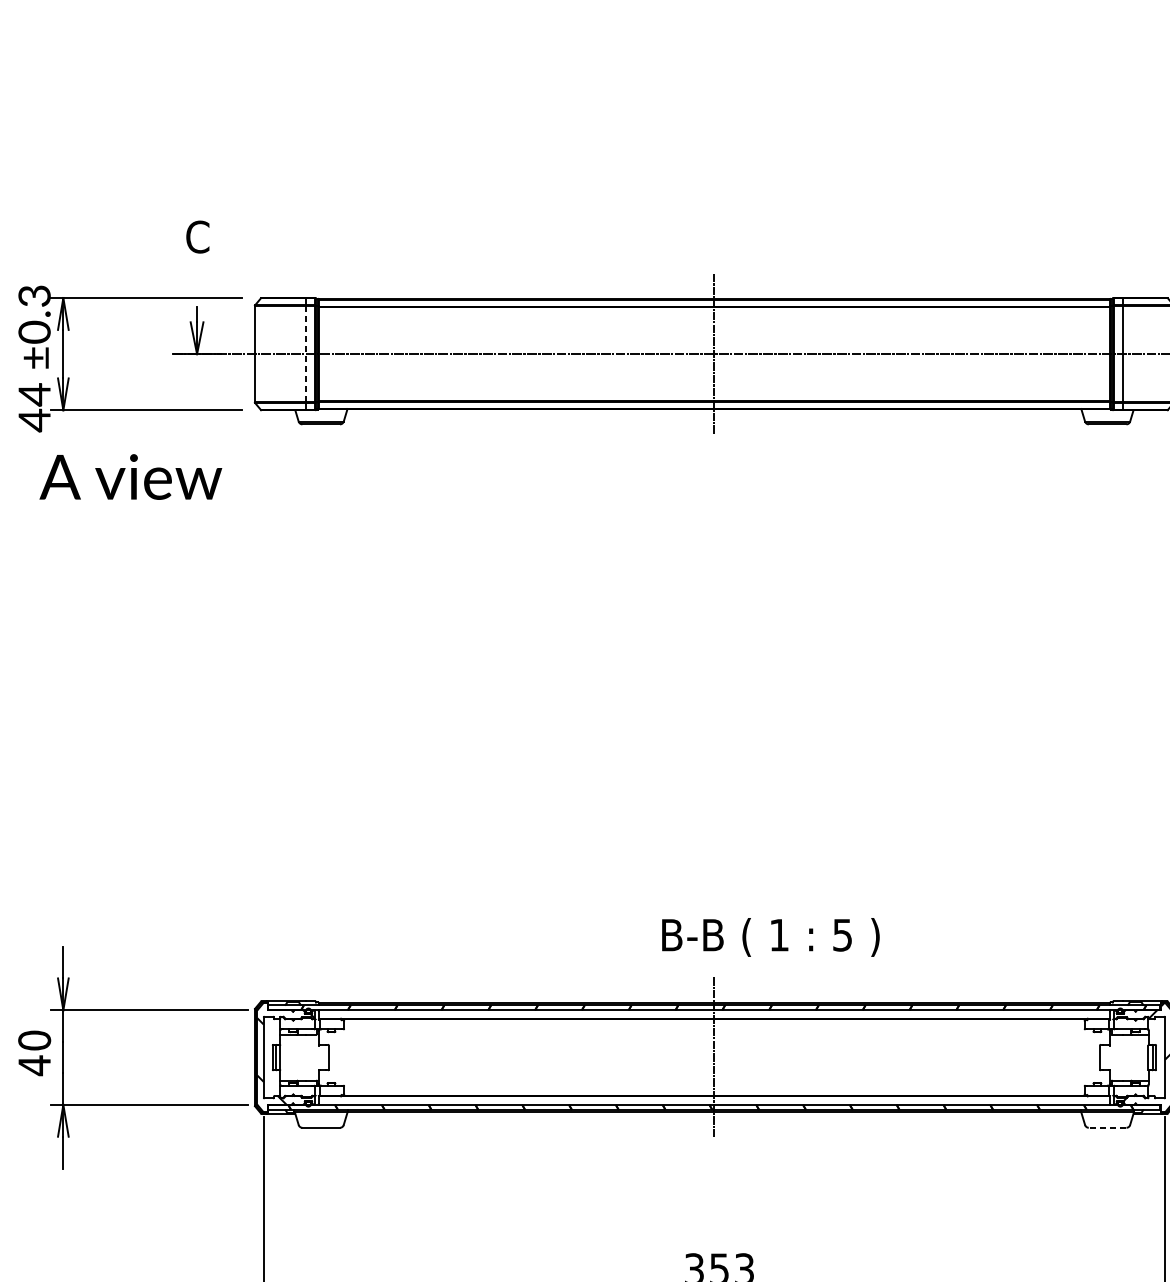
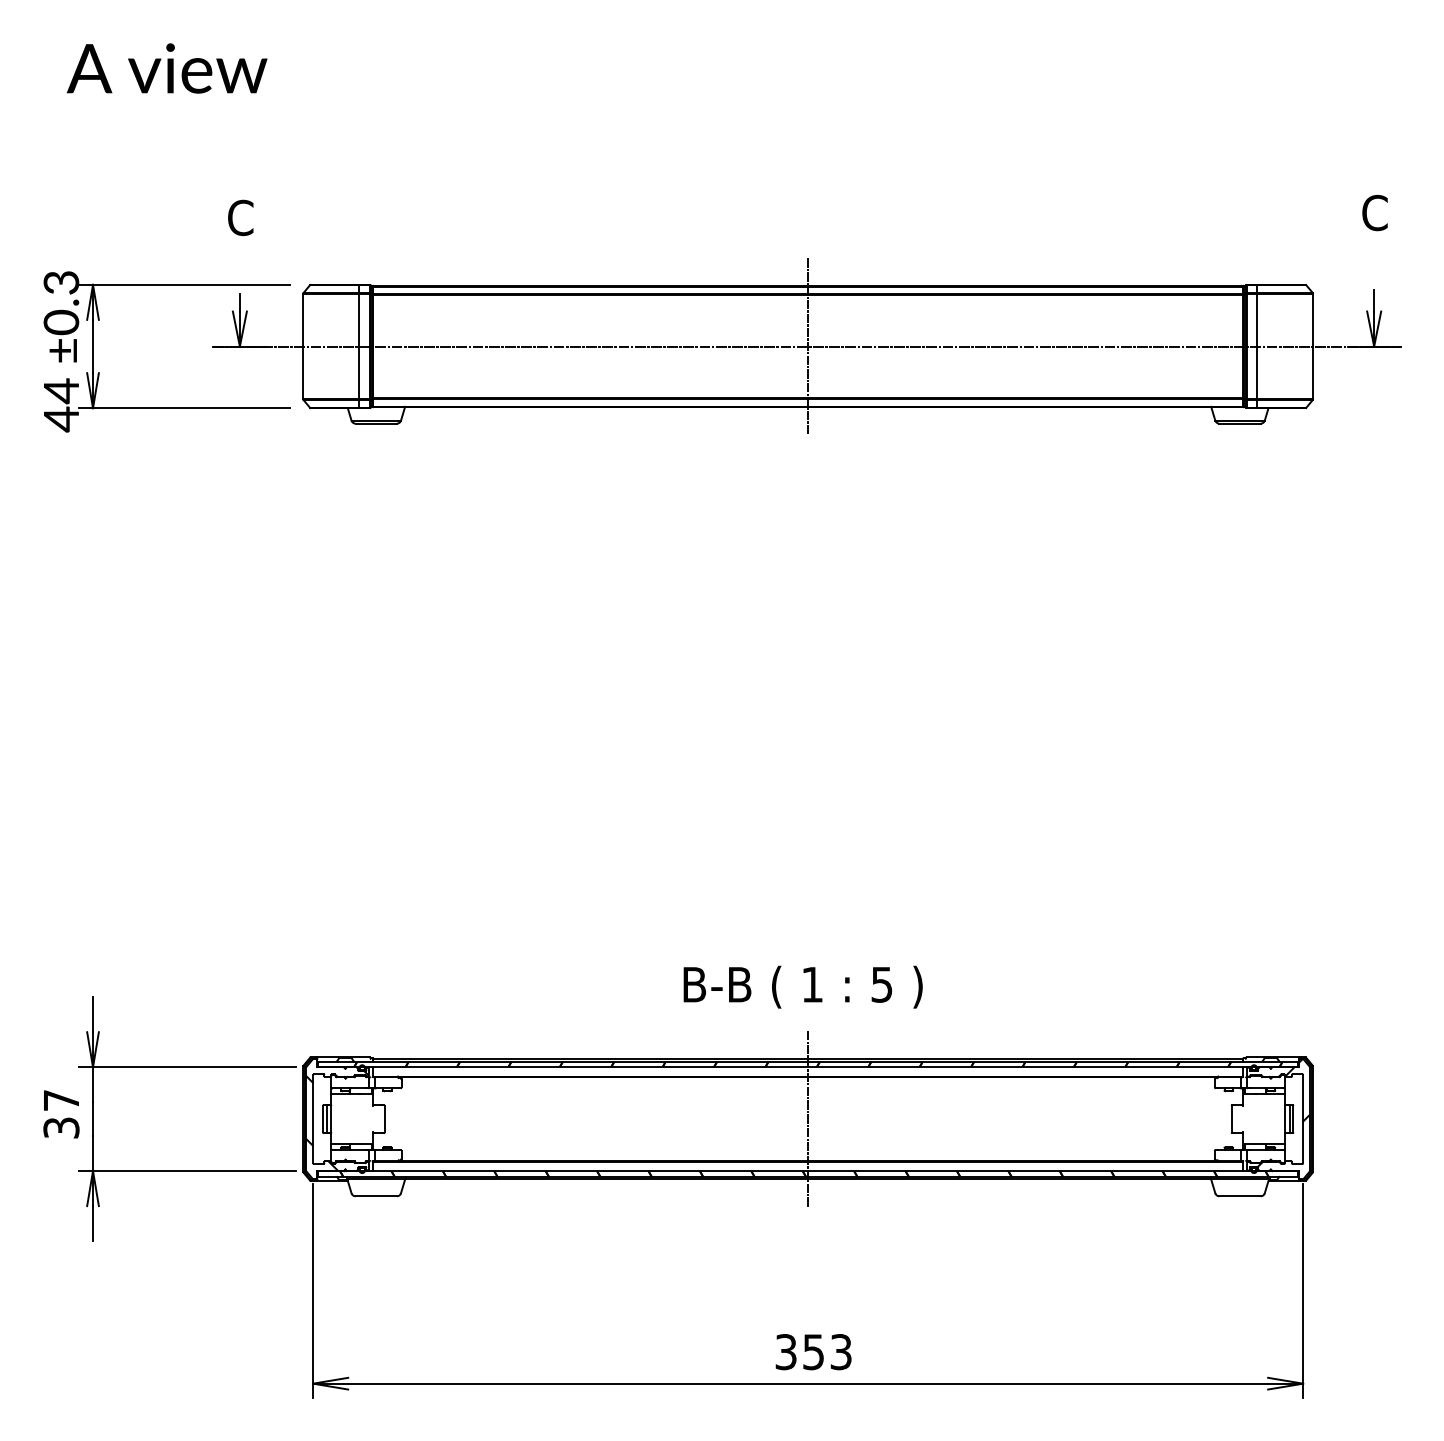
line: (305, 354) -> (359, 346), dashed -> solid
text: (131, 477) -> (167, 68), moved
text: (770, 936) -> (802, 986), moved
text: (34, 1053) -> (61, 1114), 40 -> 37
line: (1108, 1127) -> (1240, 1196), dashed -> solid

